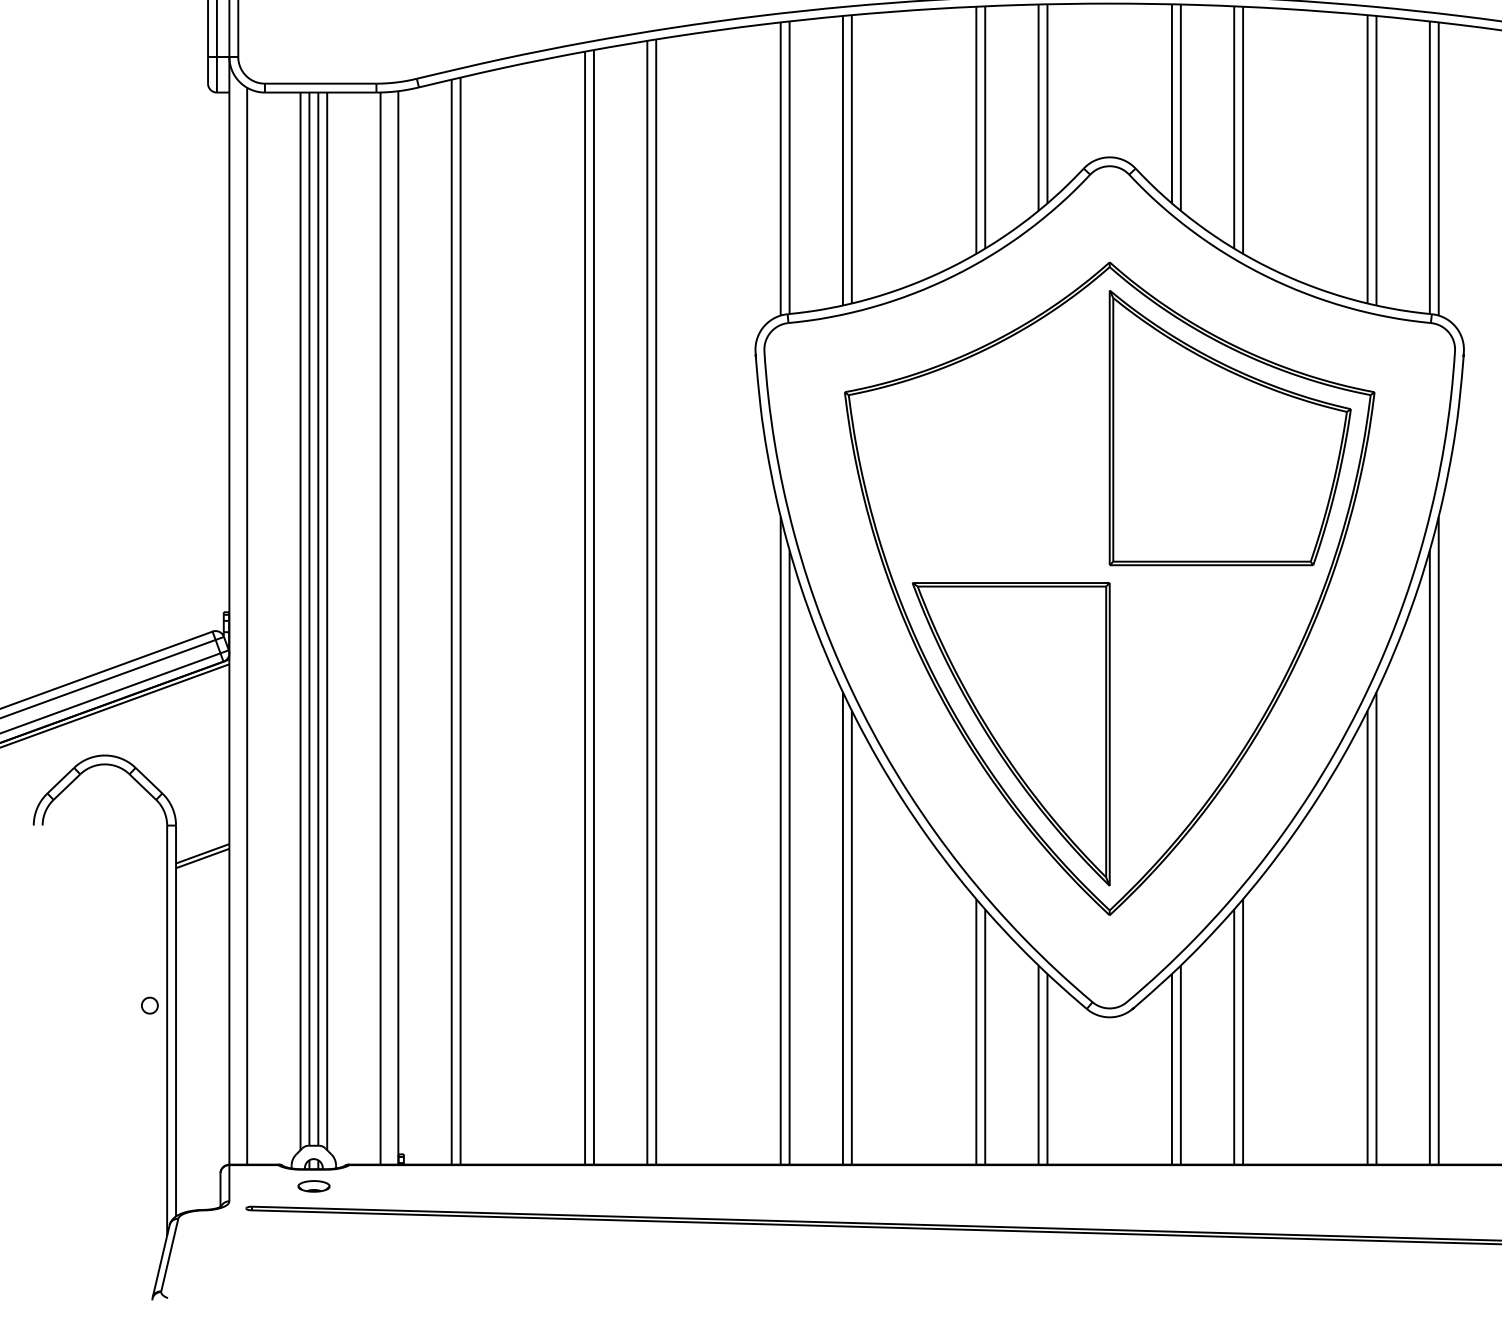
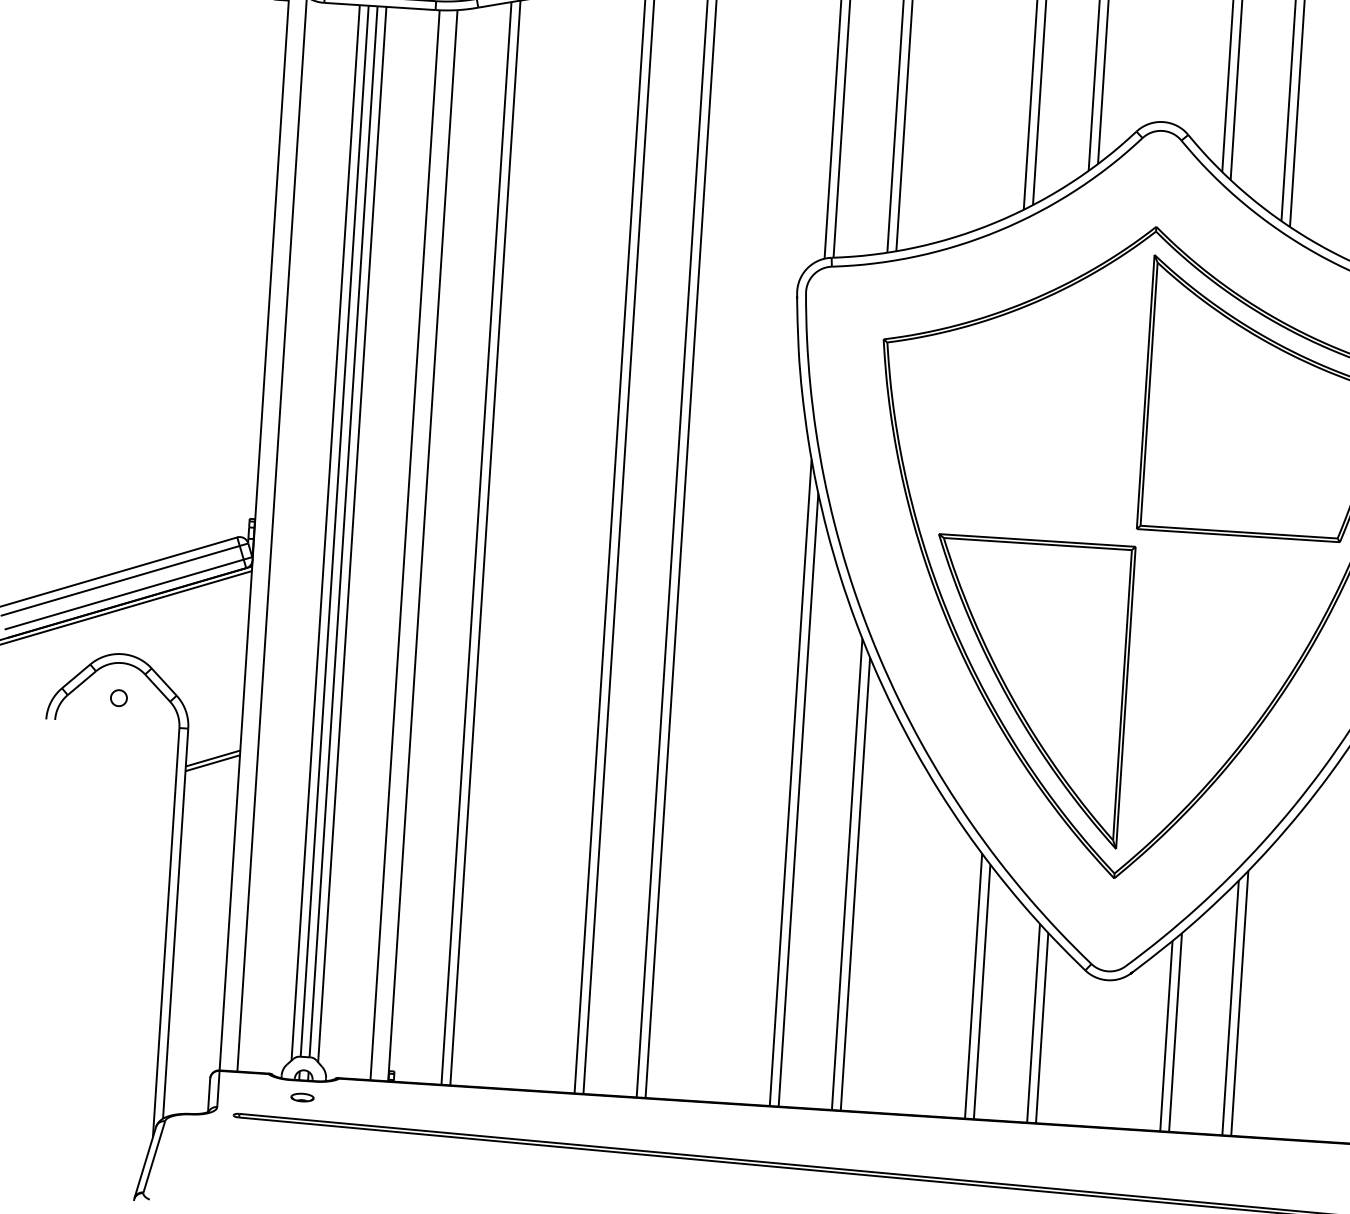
part: (149, 1005) -> (118, 697), moved
part: (313, 1186) -> (302, 1097), size x0.71

